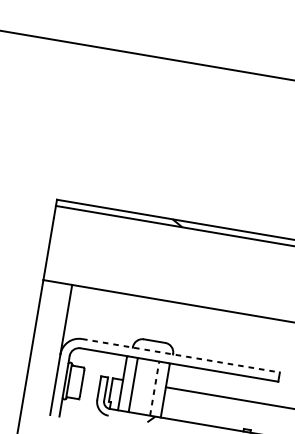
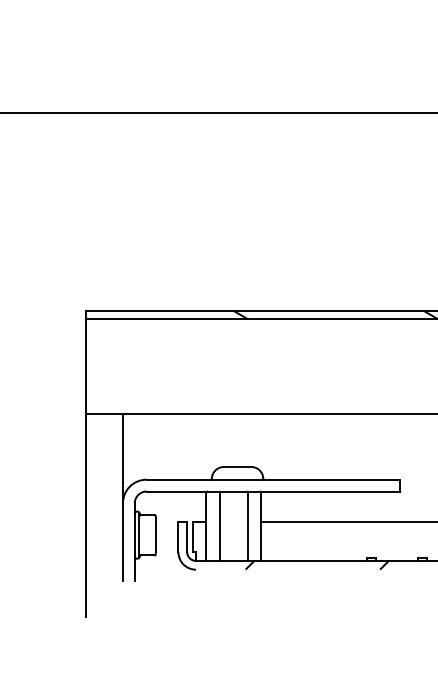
line: (181, 355) -> (273, 479), dashed -> solid
line: (154, 389) -> (247, 527), dashed -> solid

